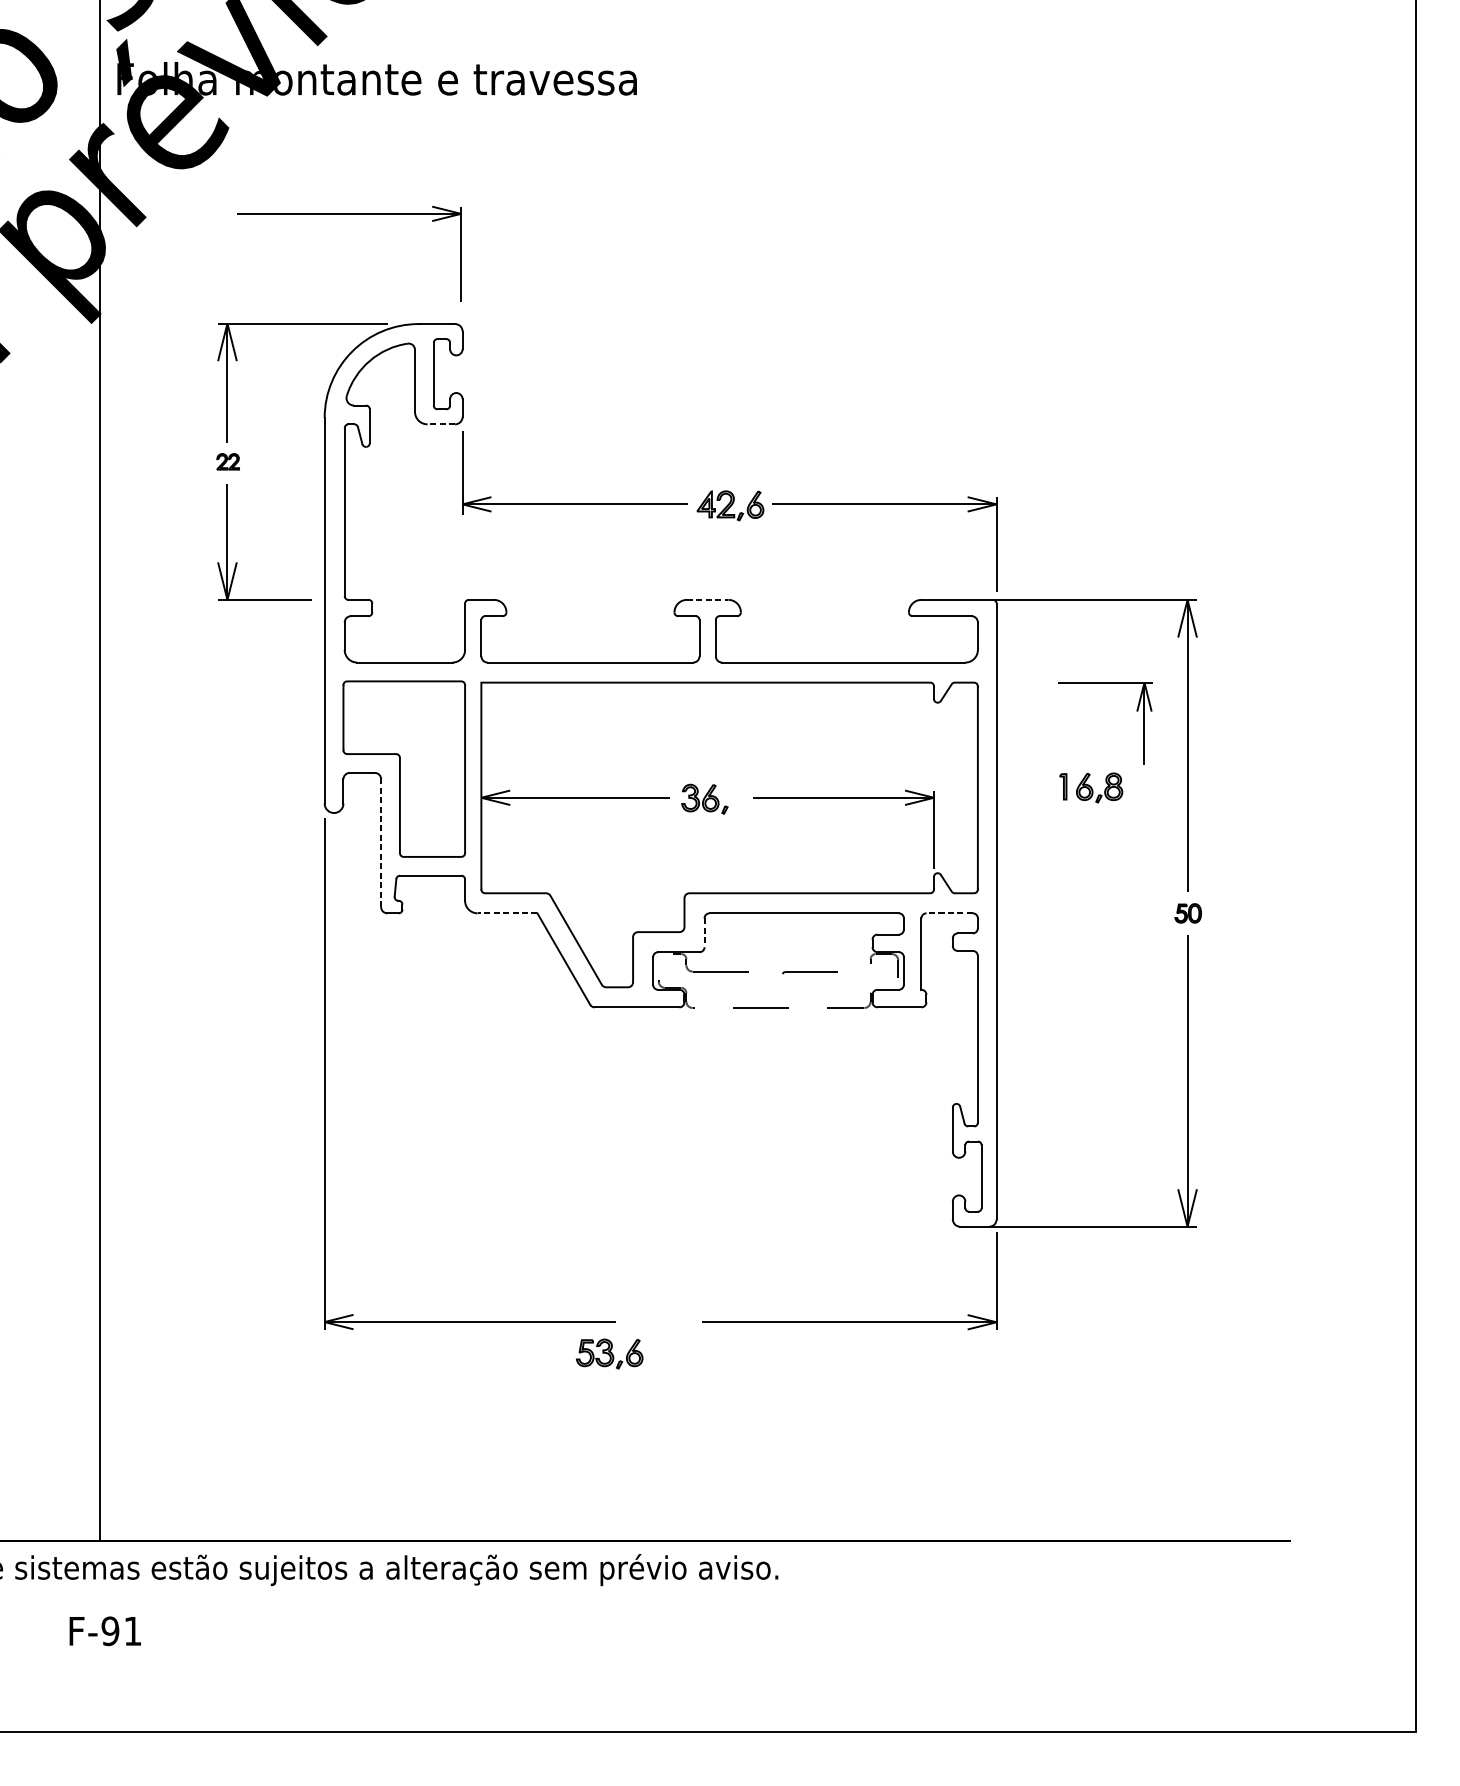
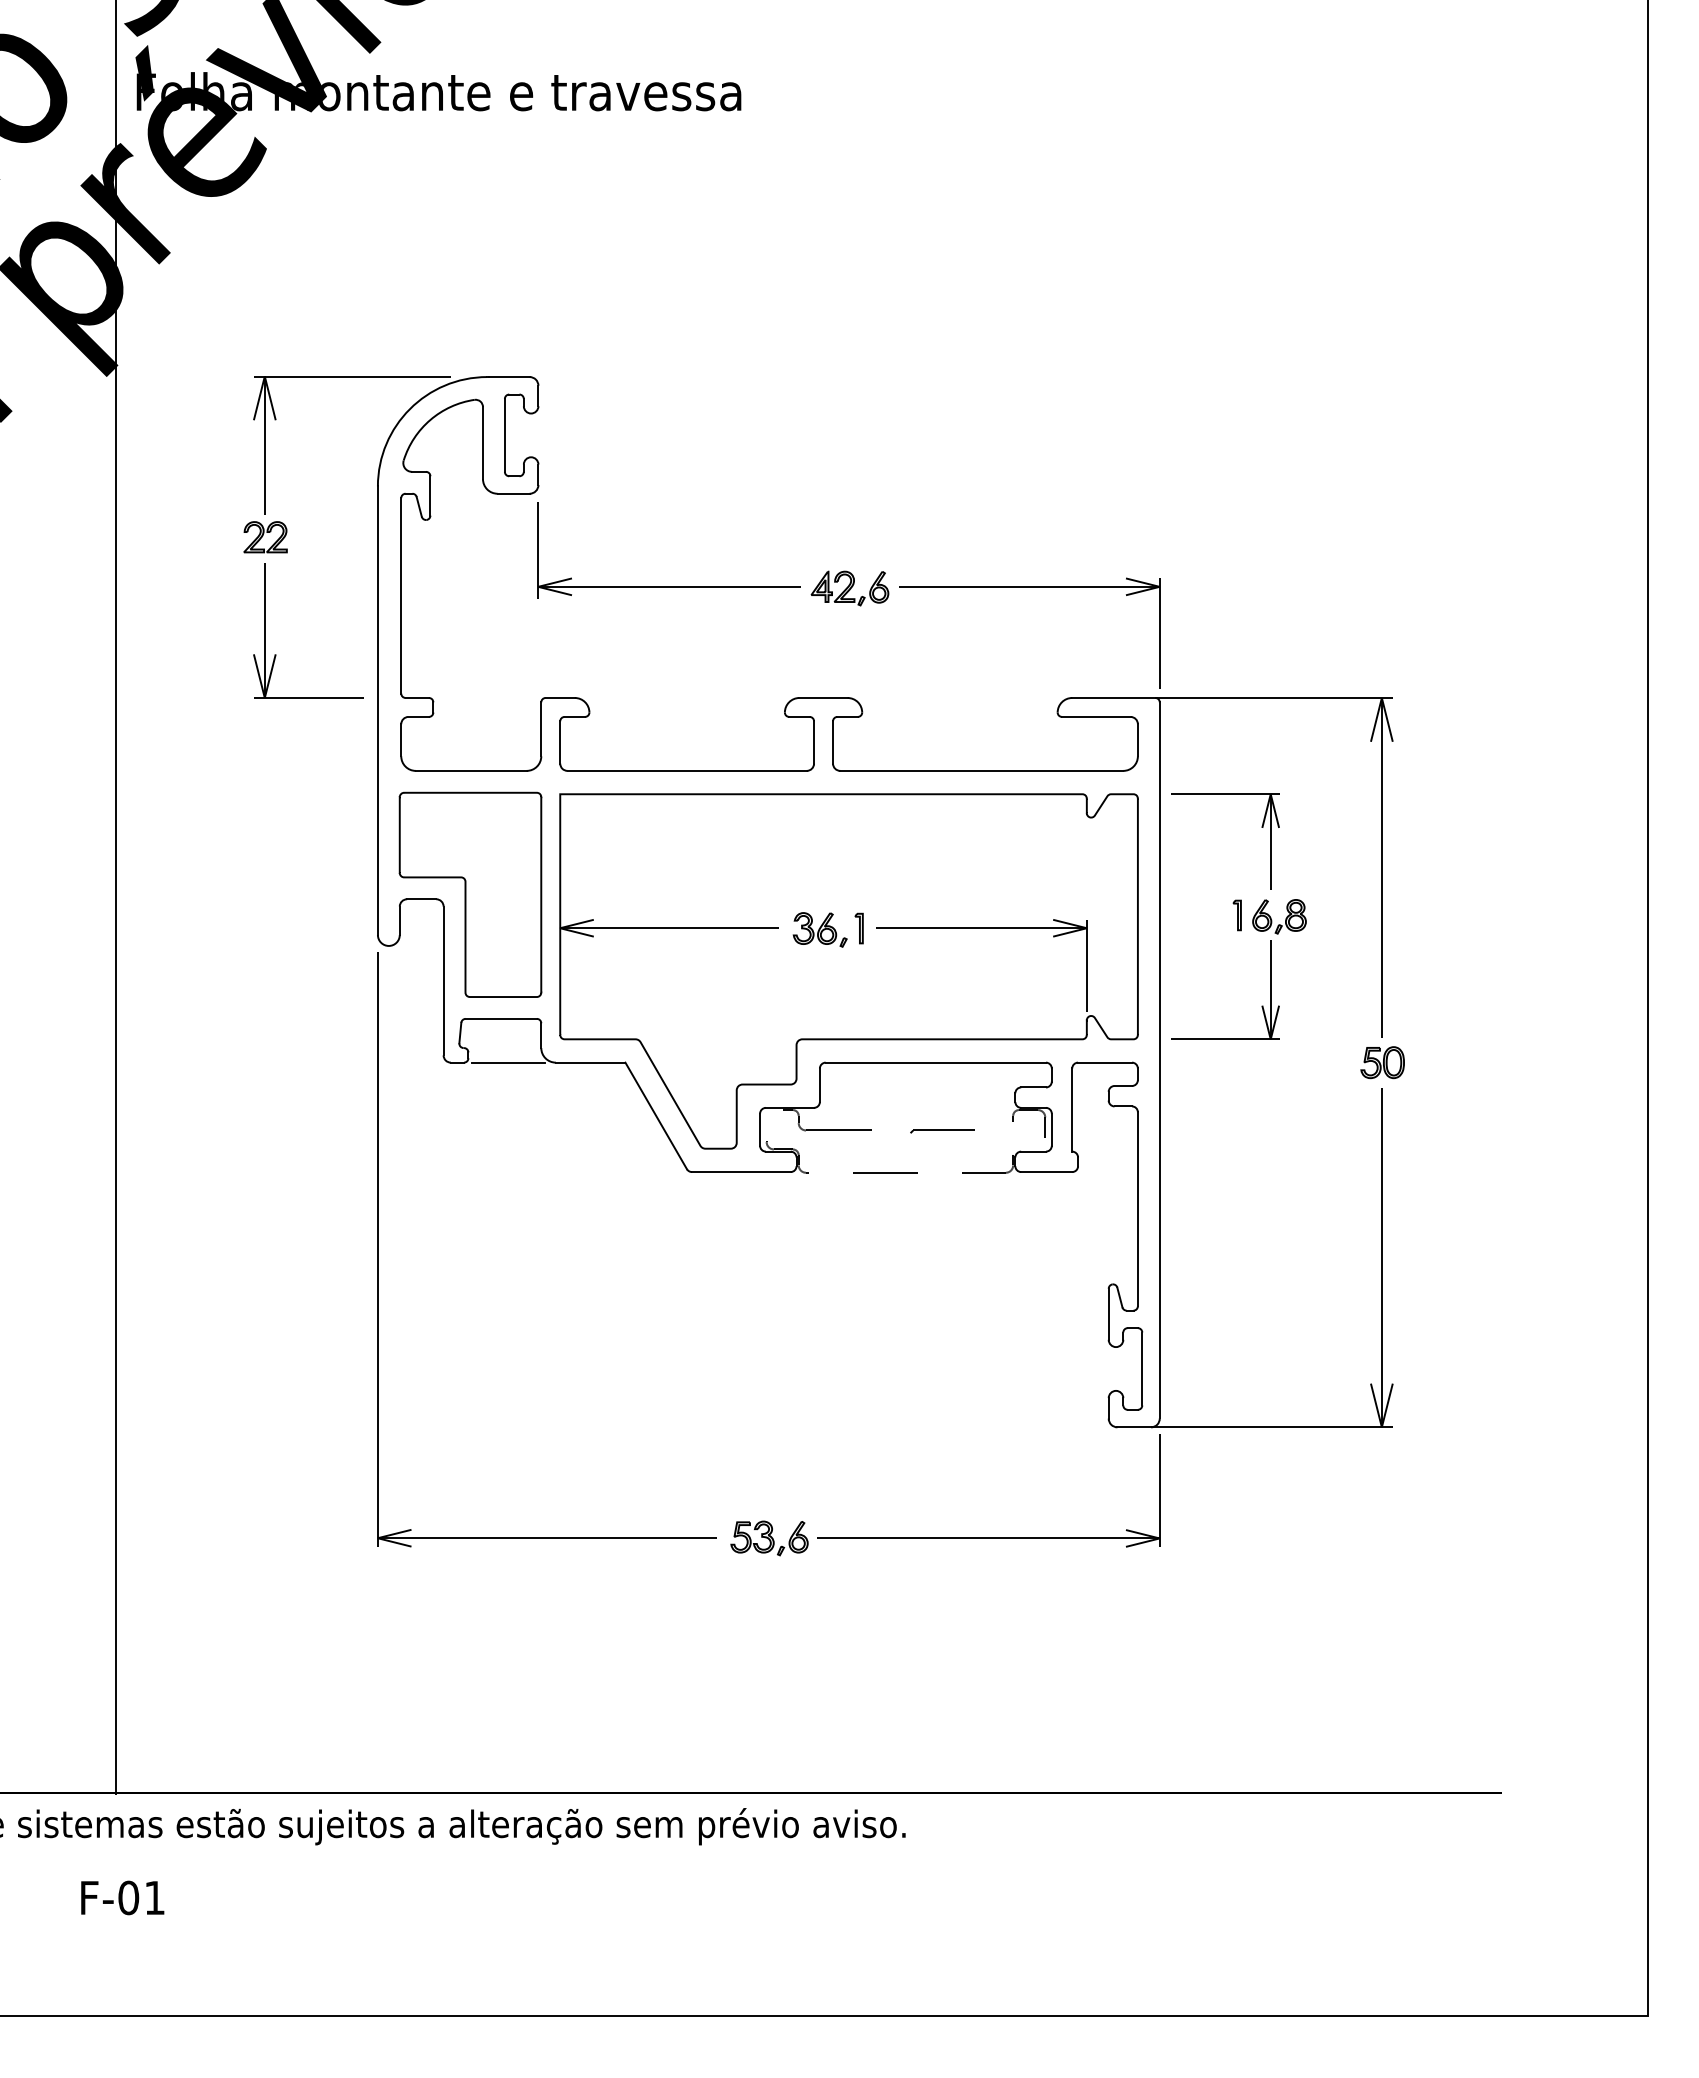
part: (349, 214) -> (406, 249), removed
line: (441, 424) -> (513, 493), dashed -> solid
part: (228, 461) -> (265, 537), size x1.67
line: (708, 599) -> (824, 697), dashed -> solid
part: (1136, 711) -> (1261, 827), moved
part: (737, 798) -> (858, 928), added
line: (381, 842) -> (443, 980), dashed -> solid
part: (1084, 865) -> (1261, 1006), added
line: (436, 913) -> (508, 1062), added
line: (507, 913) -> (590, 1062), dashed -> solid
line: (950, 913) -> (1105, 1062), dashed -> solid
part: (1188, 913) -> (1382, 1062), size x1.43
line: (704, 932) -> (819, 1085), dashed -> solid
part: (609, 1354) -> (769, 1538), moved
text: (110, 1630) -> (128, 1897), F-91 -> F-01

